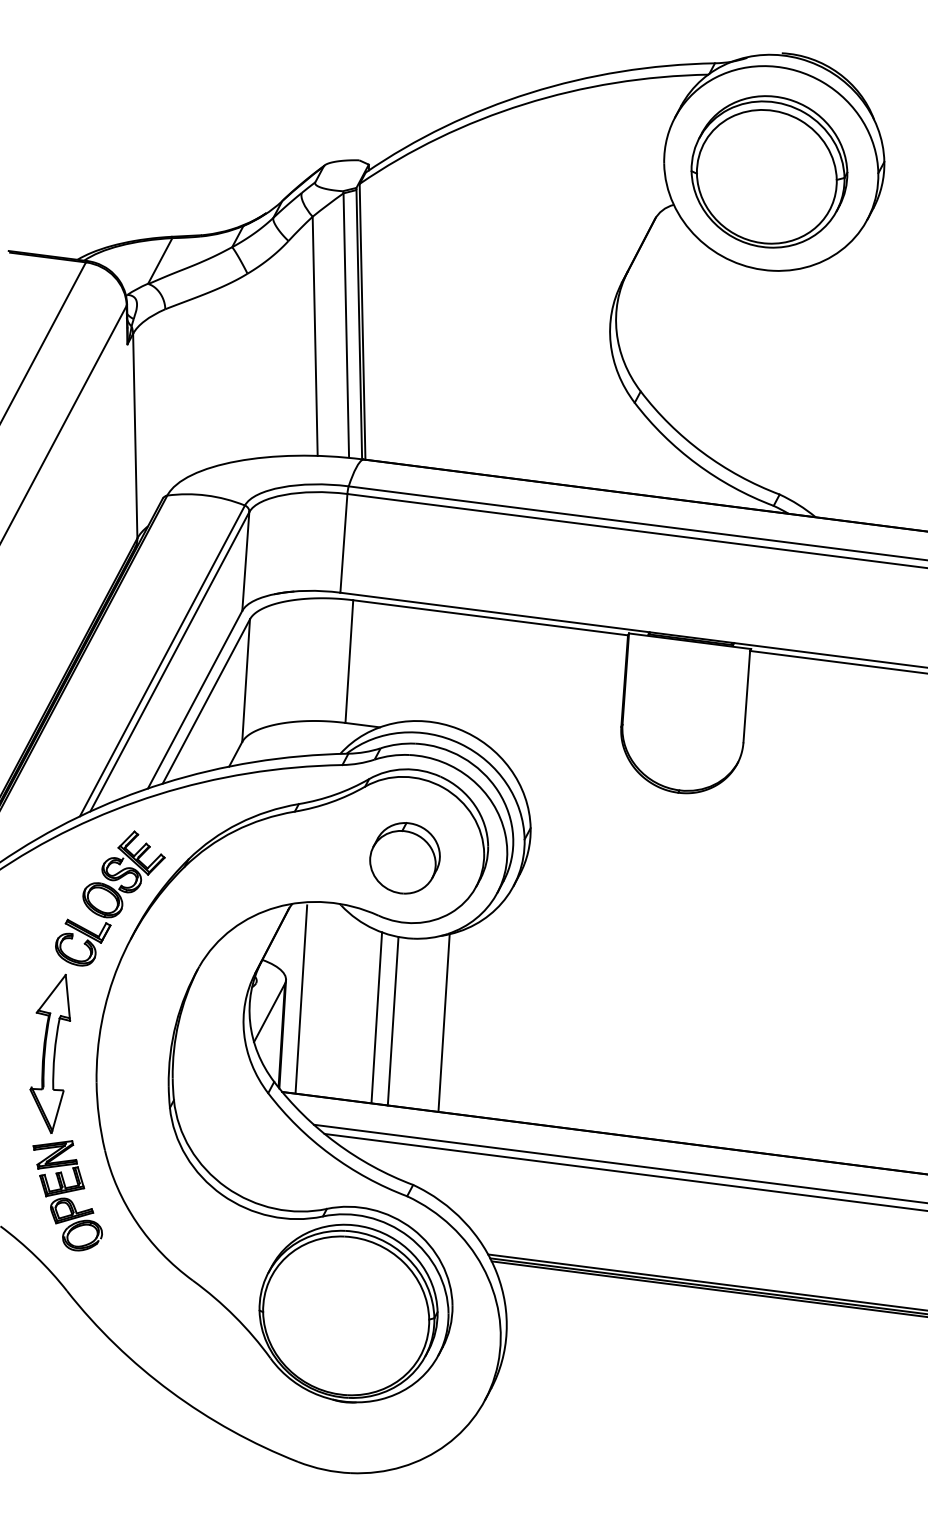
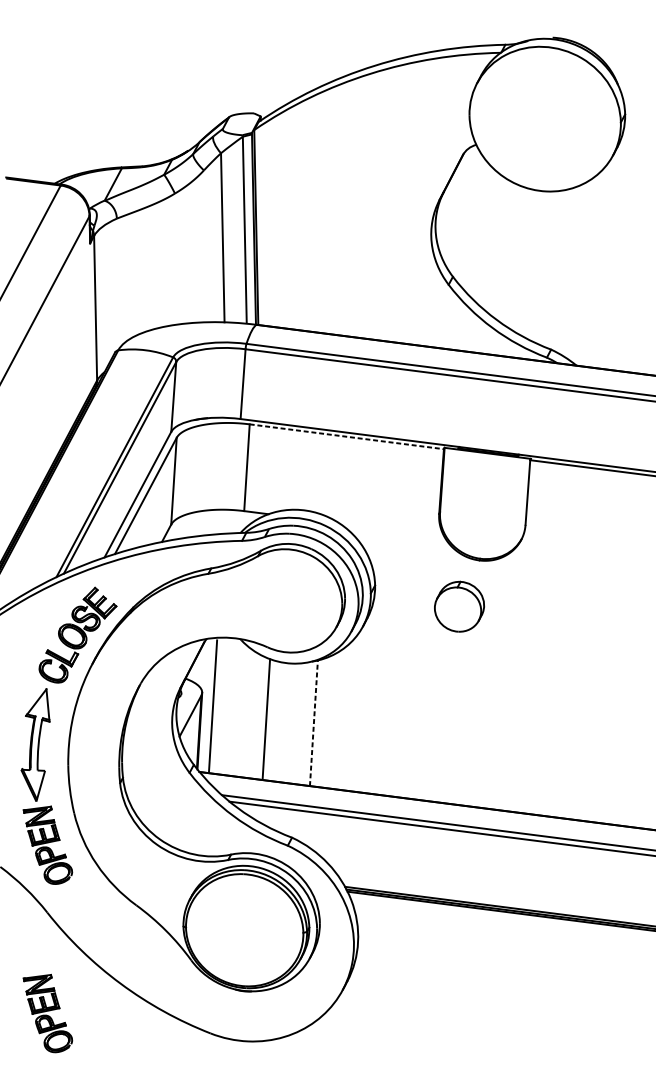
part: (769, 171) -> (543, 121), removed
line: (490, 617) -> (346, 436), solid -> dashed
part: (404, 858) -> (459, 606), moved
line: (392, 1020) -> (277, 721), removed
line: (444, 1022) -> (314, 722), solid -> dashed
part: (67, 1433) -> (47, 1013), added

